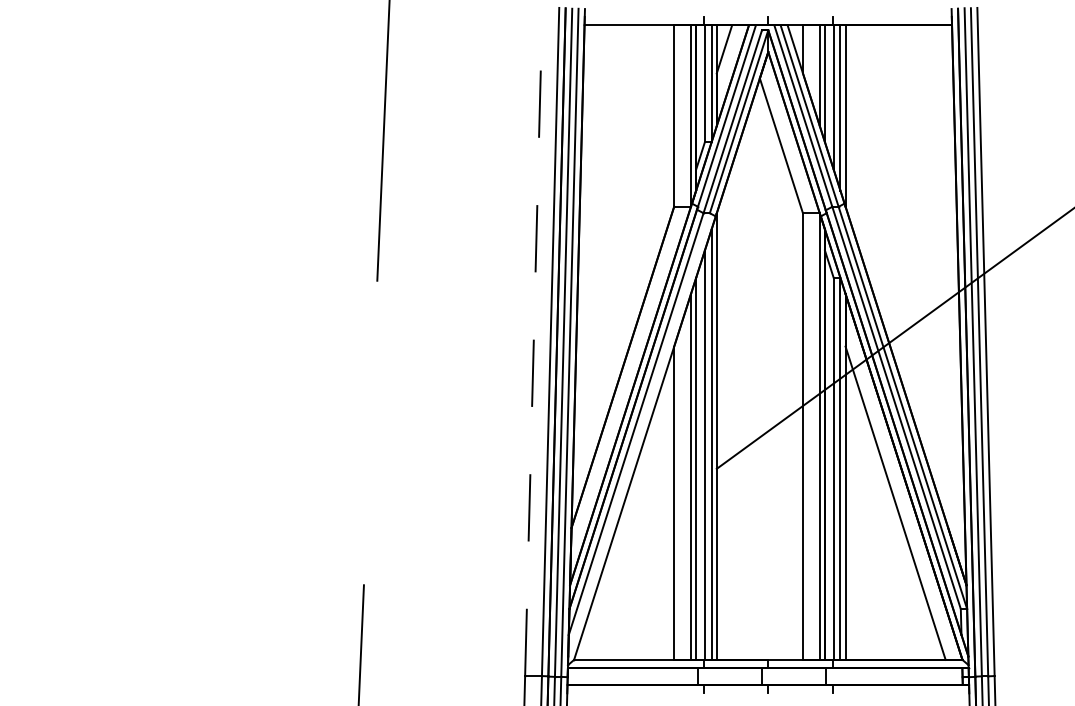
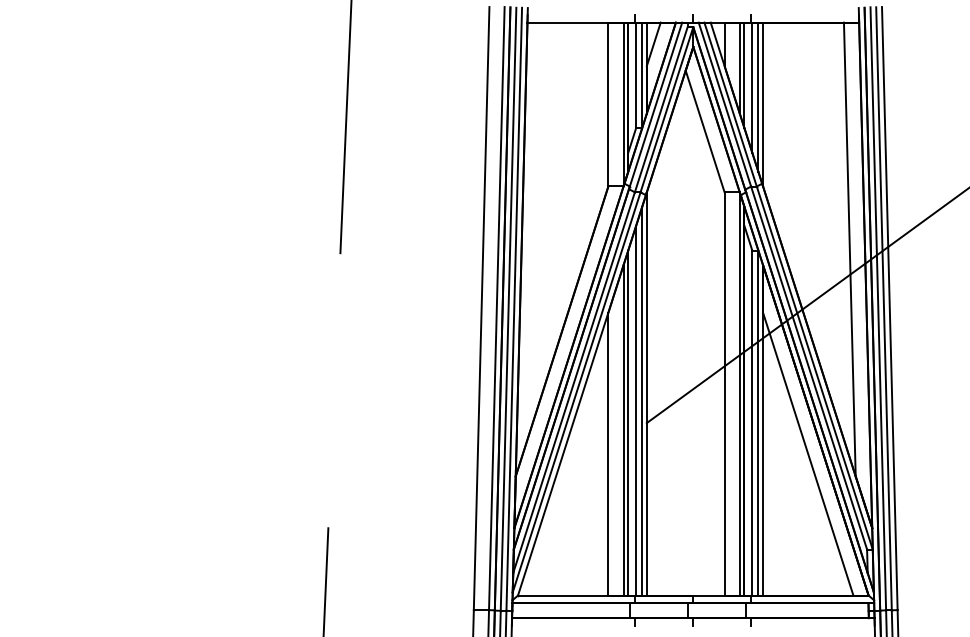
line: (941, 276) -> (849, 249), added
line: (533, 341) -> (481, 308), dashed -> solid
line: (638, 434) -> (576, 392), added

